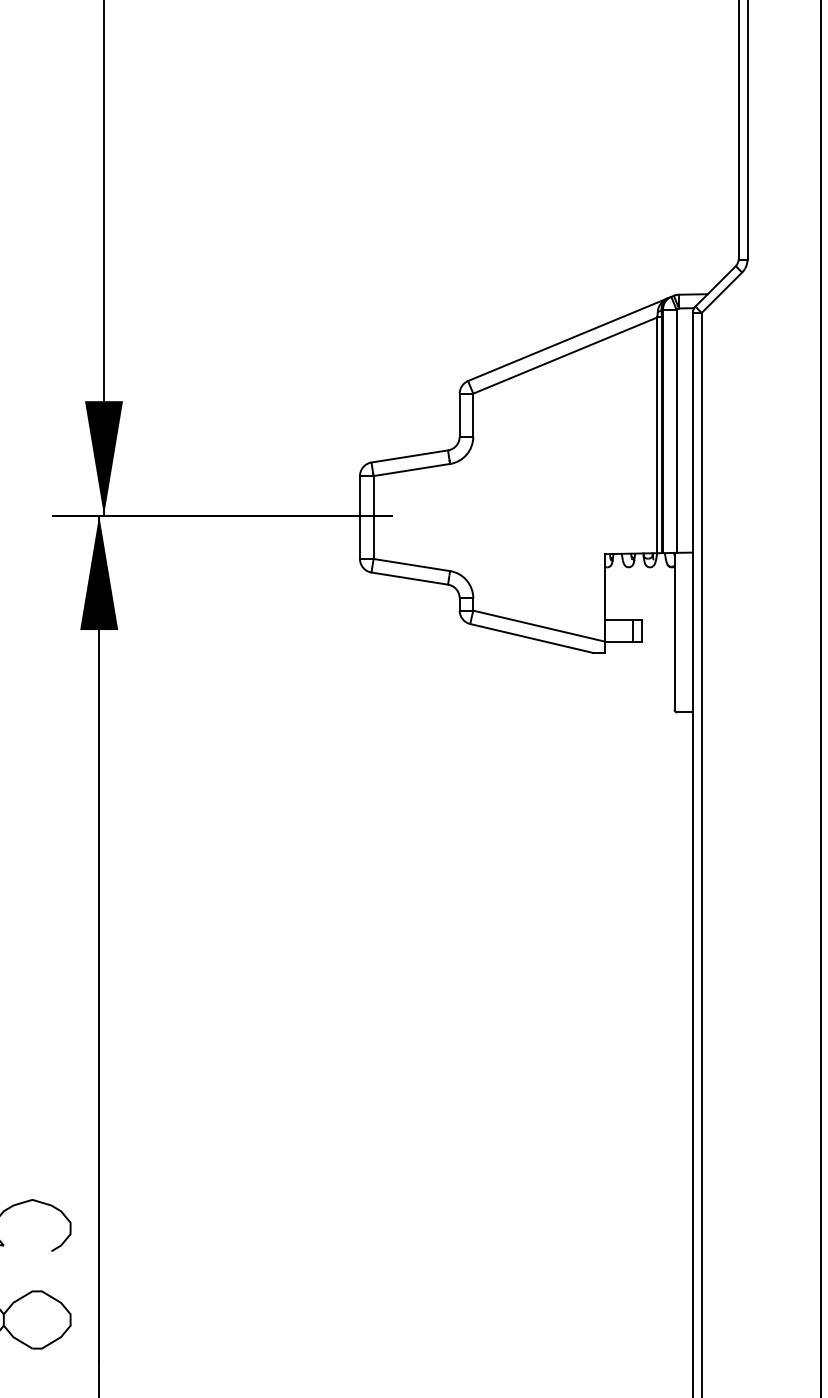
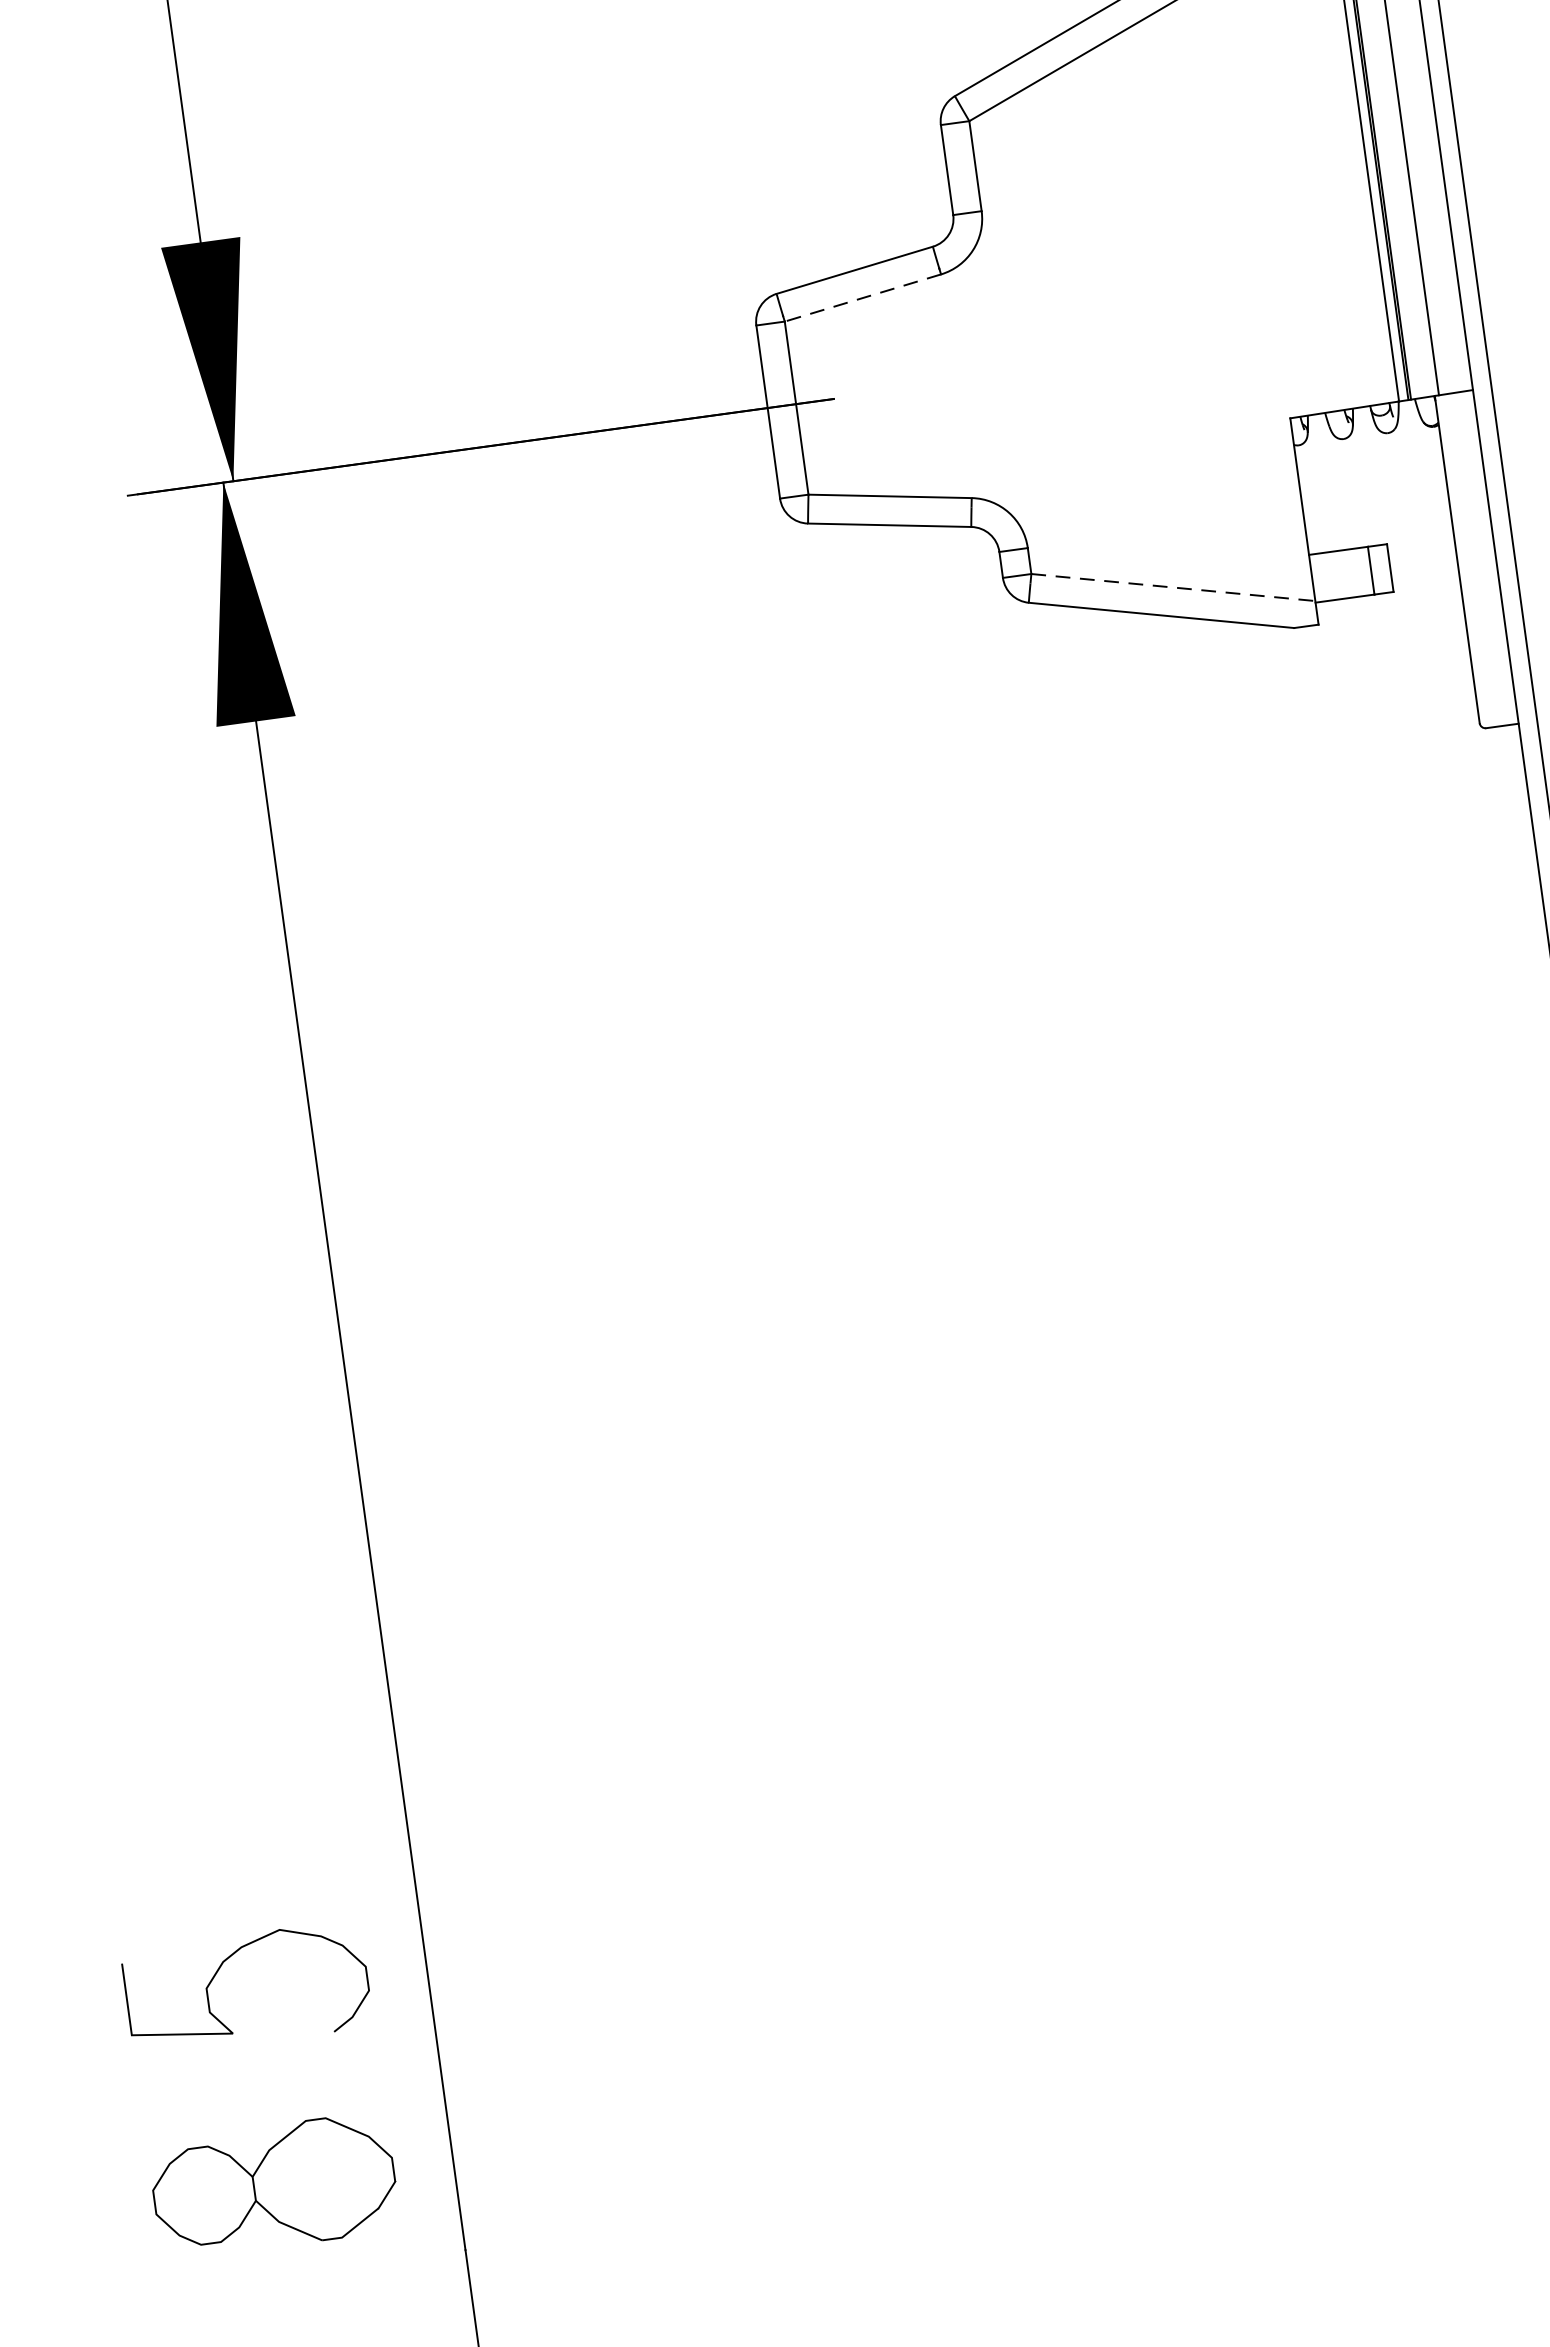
line: (411, 470) -> (862, 299), solid -> dashed
line: (539, 626) -> (1174, 588), solid -> dashed

